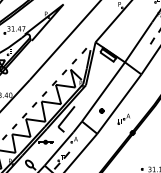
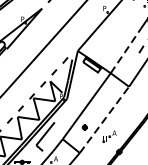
line: (138, 41) -> (125, 49), solid -> dashed
line: (119, 104) -> (104, 120), solid -> dashed

